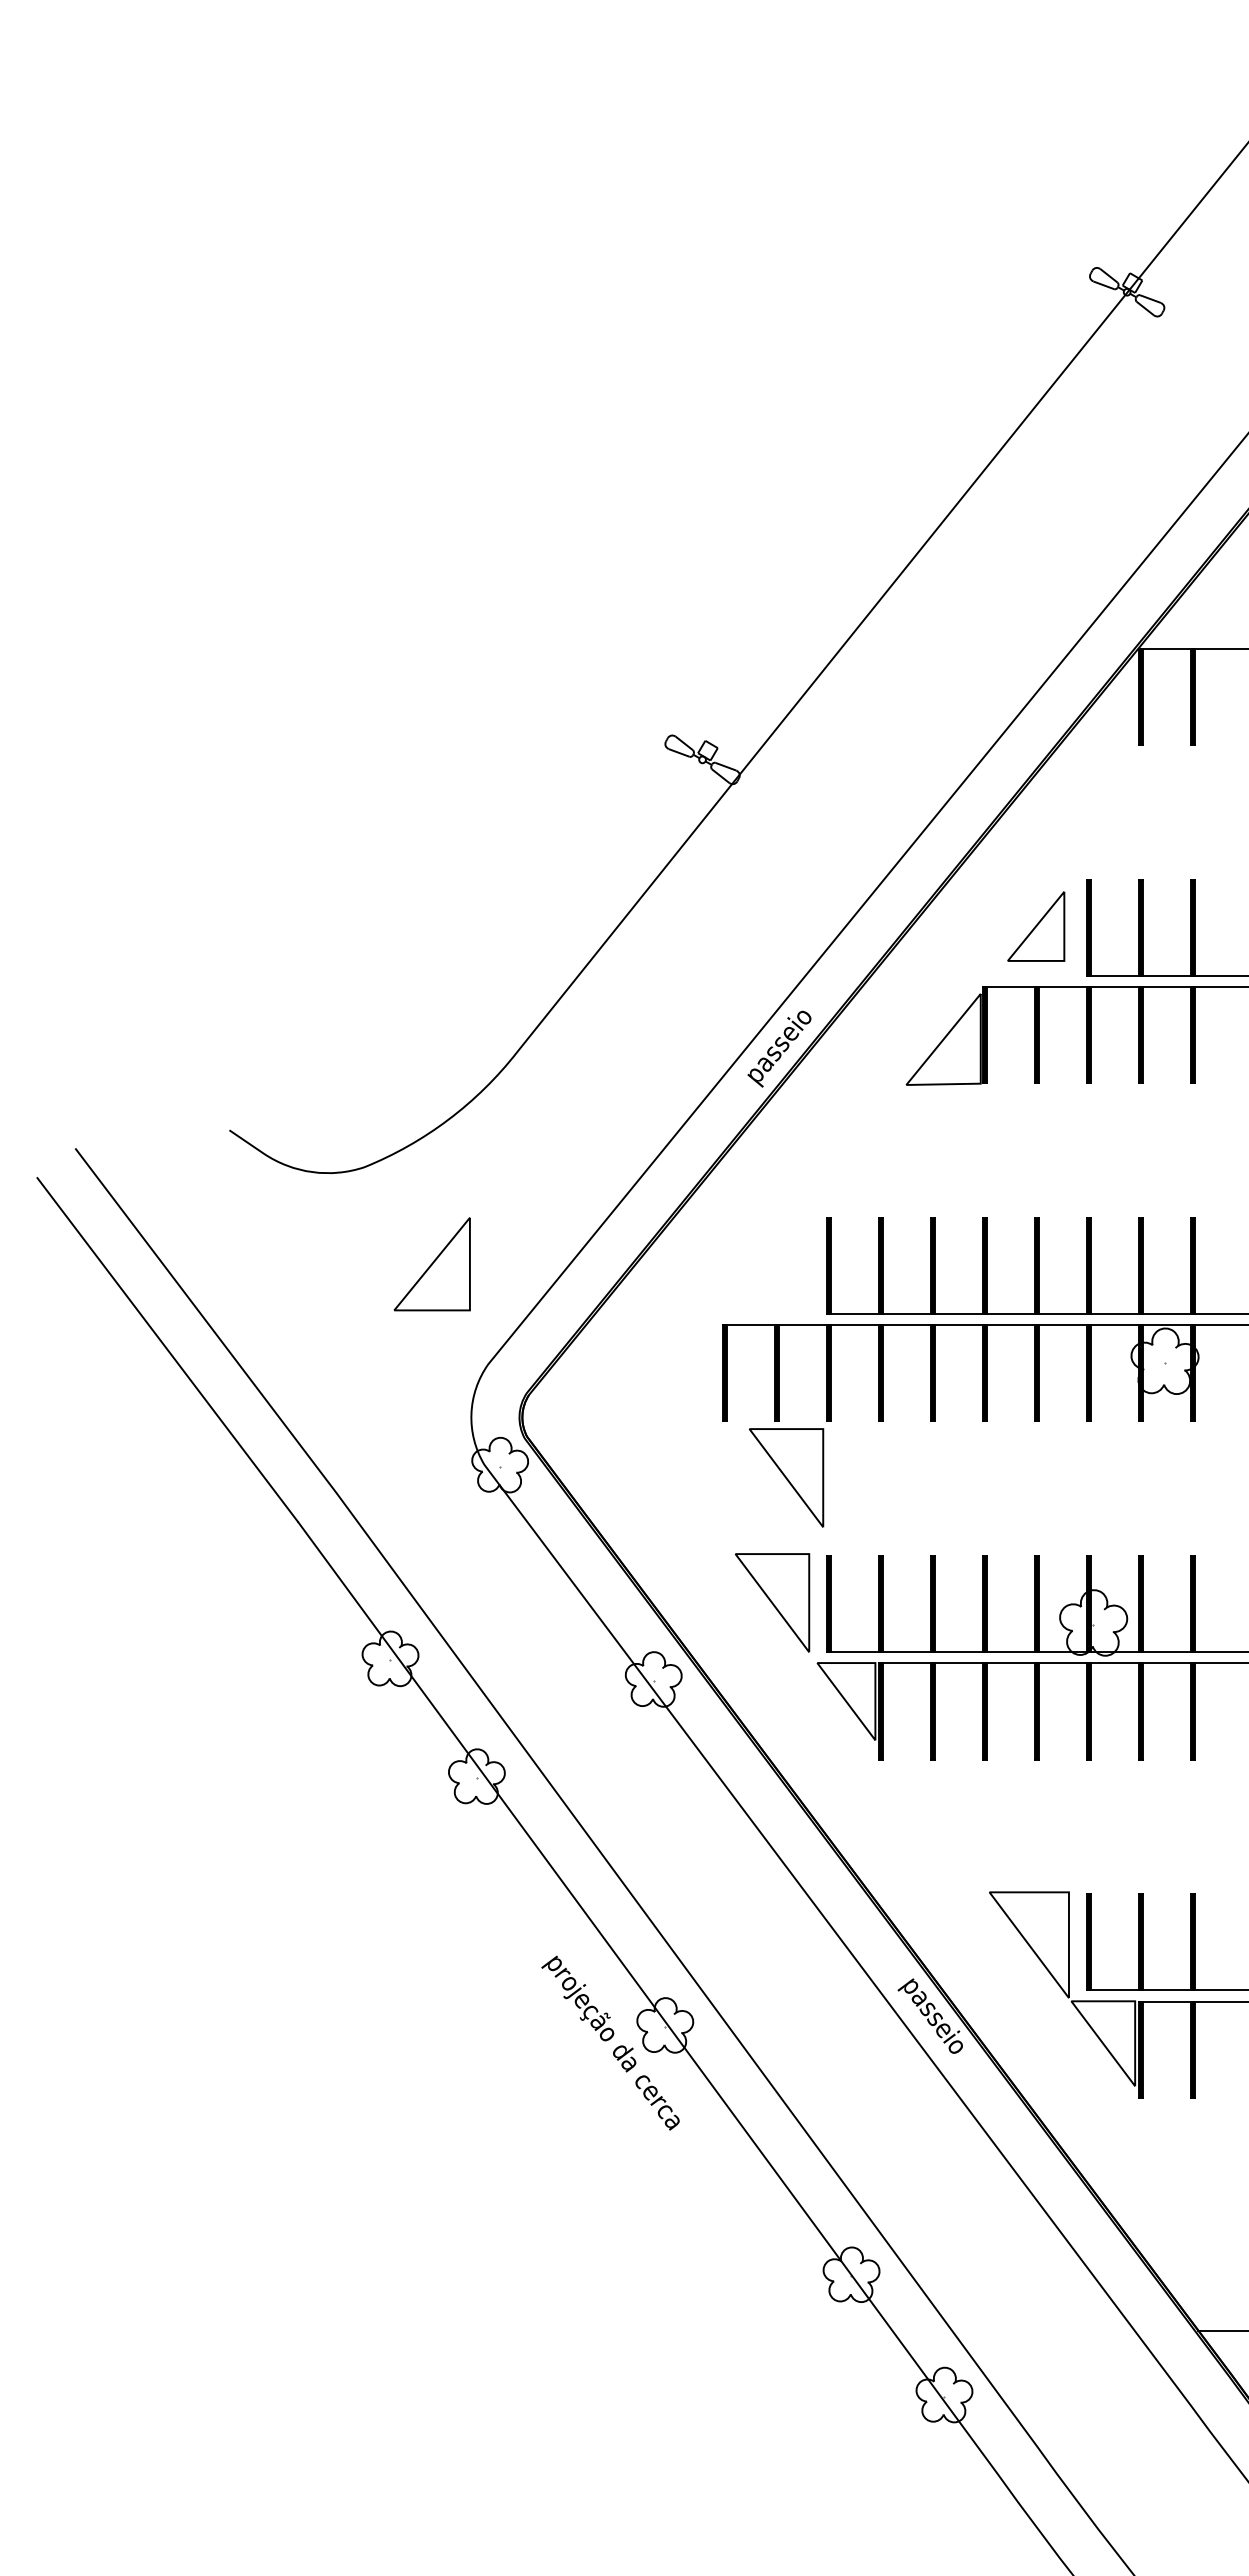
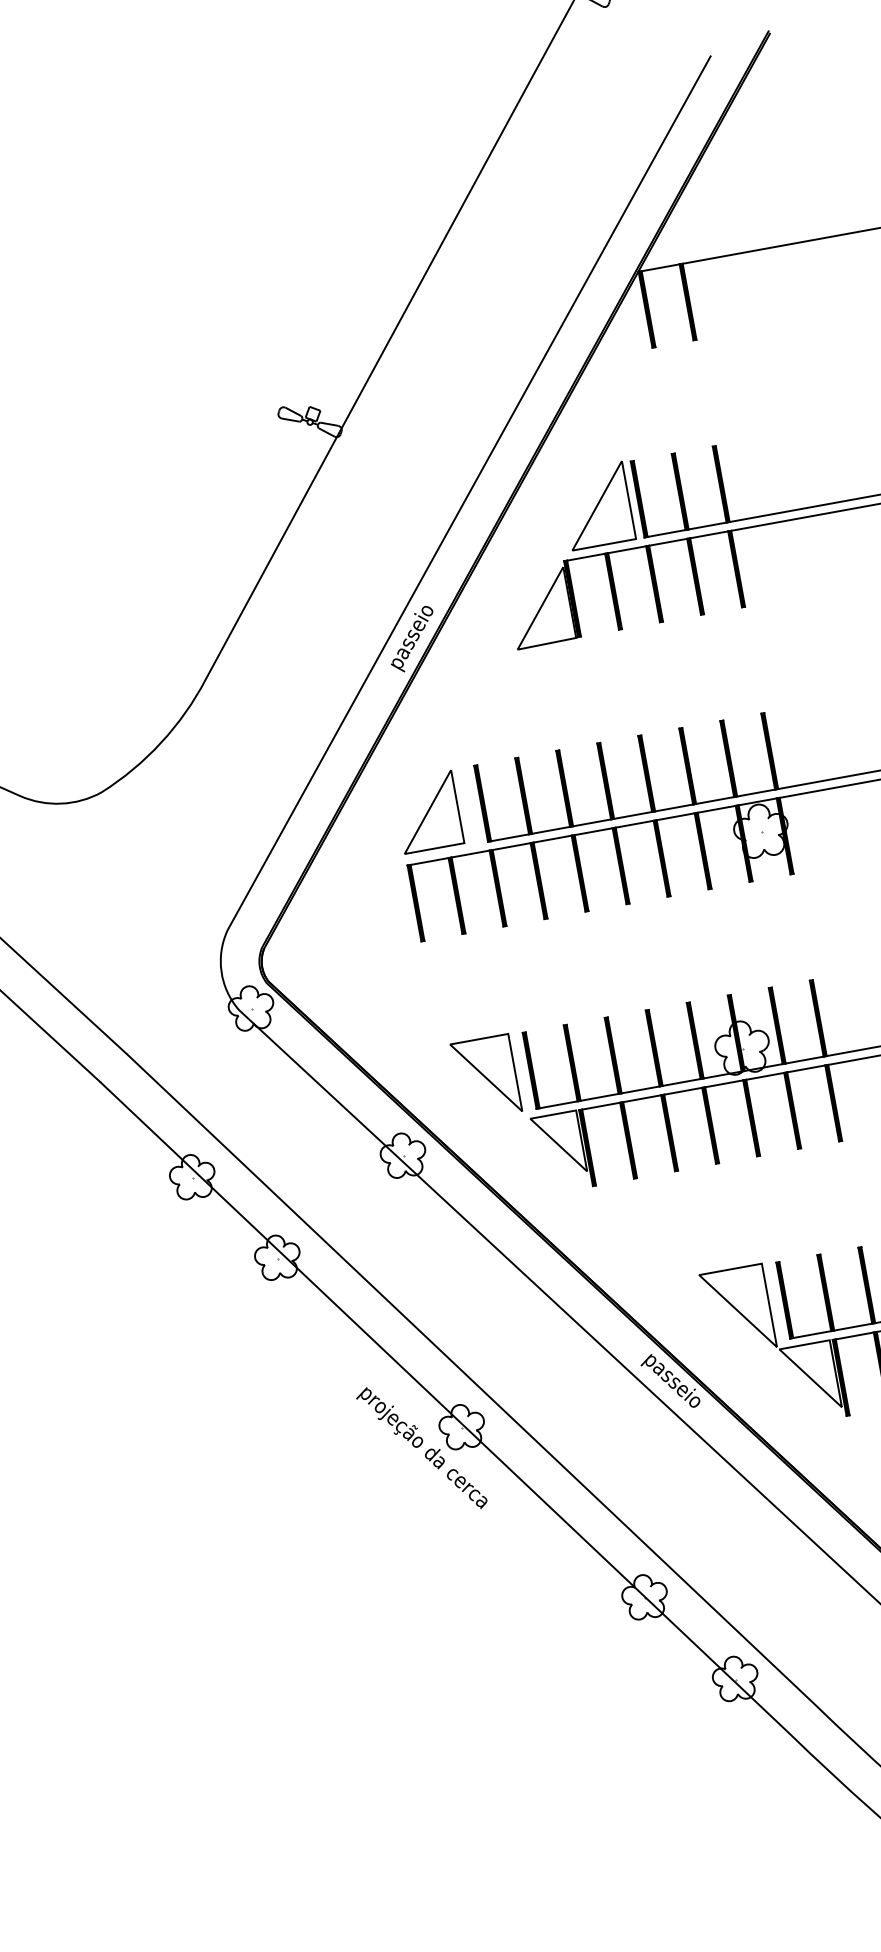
part: (1036, 926) -> (597, 505), size x1.43
part: (431, 1264) -> (427, 812), moved
part: (786, 1477) -> (479, 976), removed

